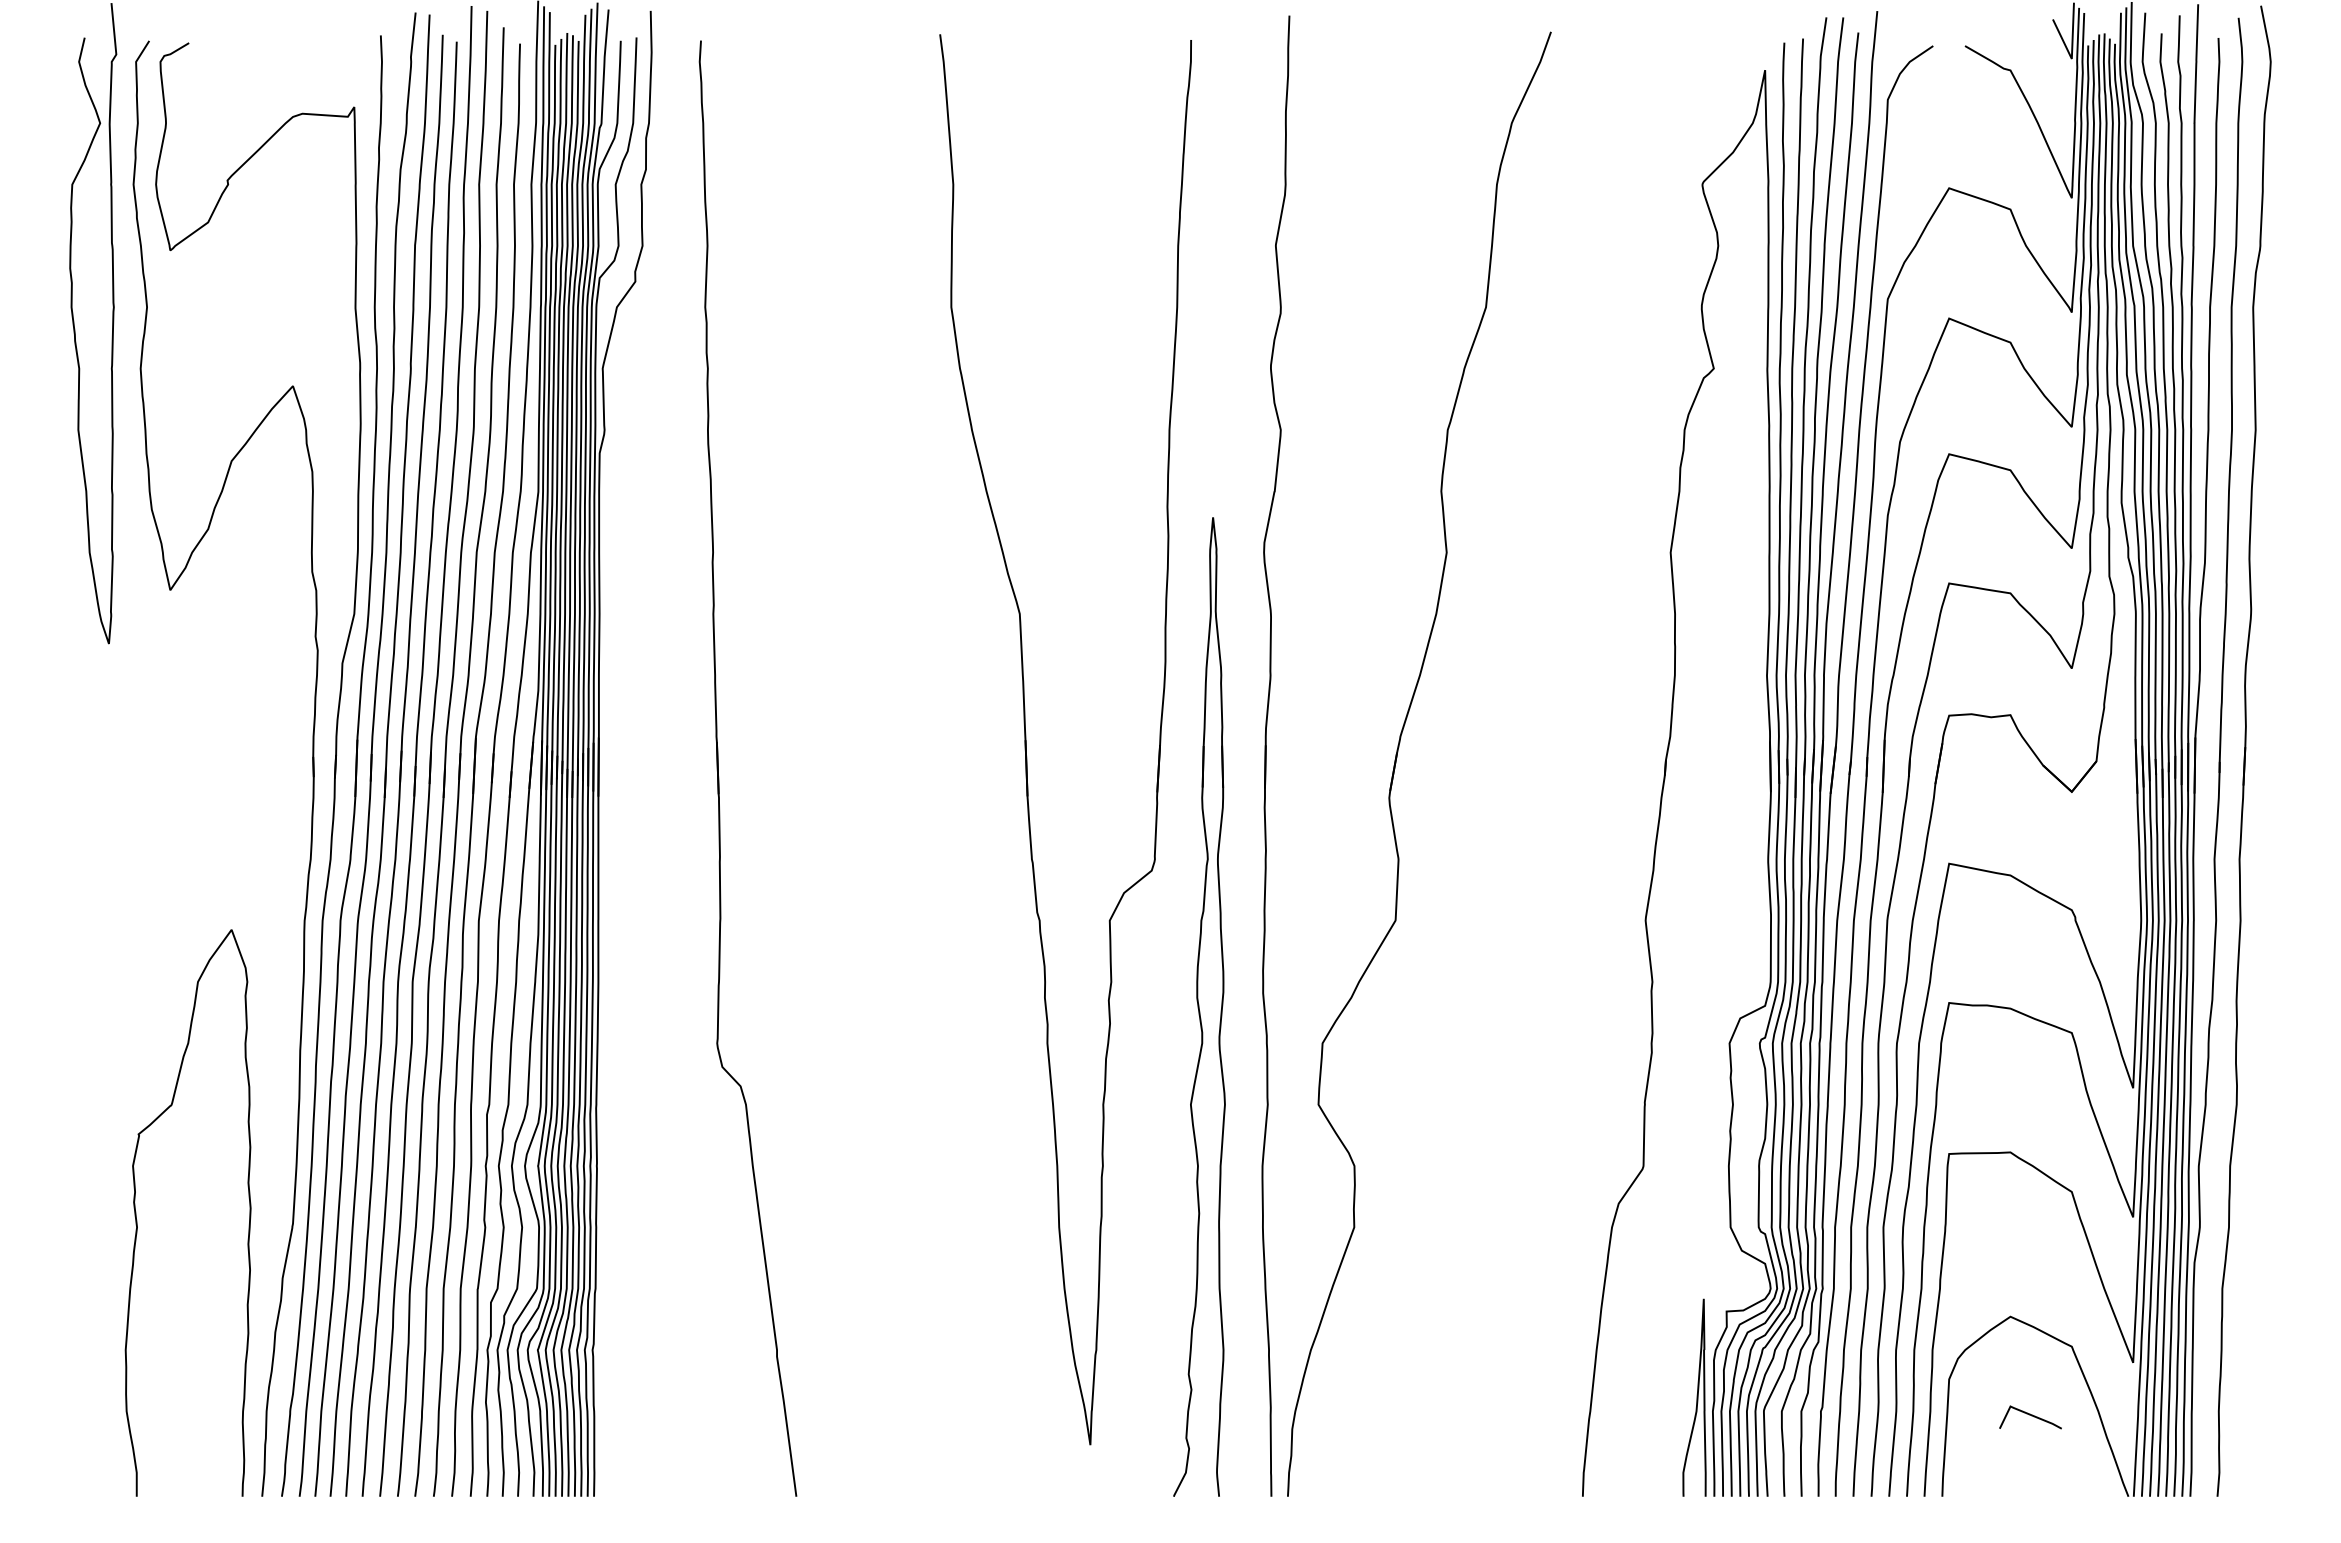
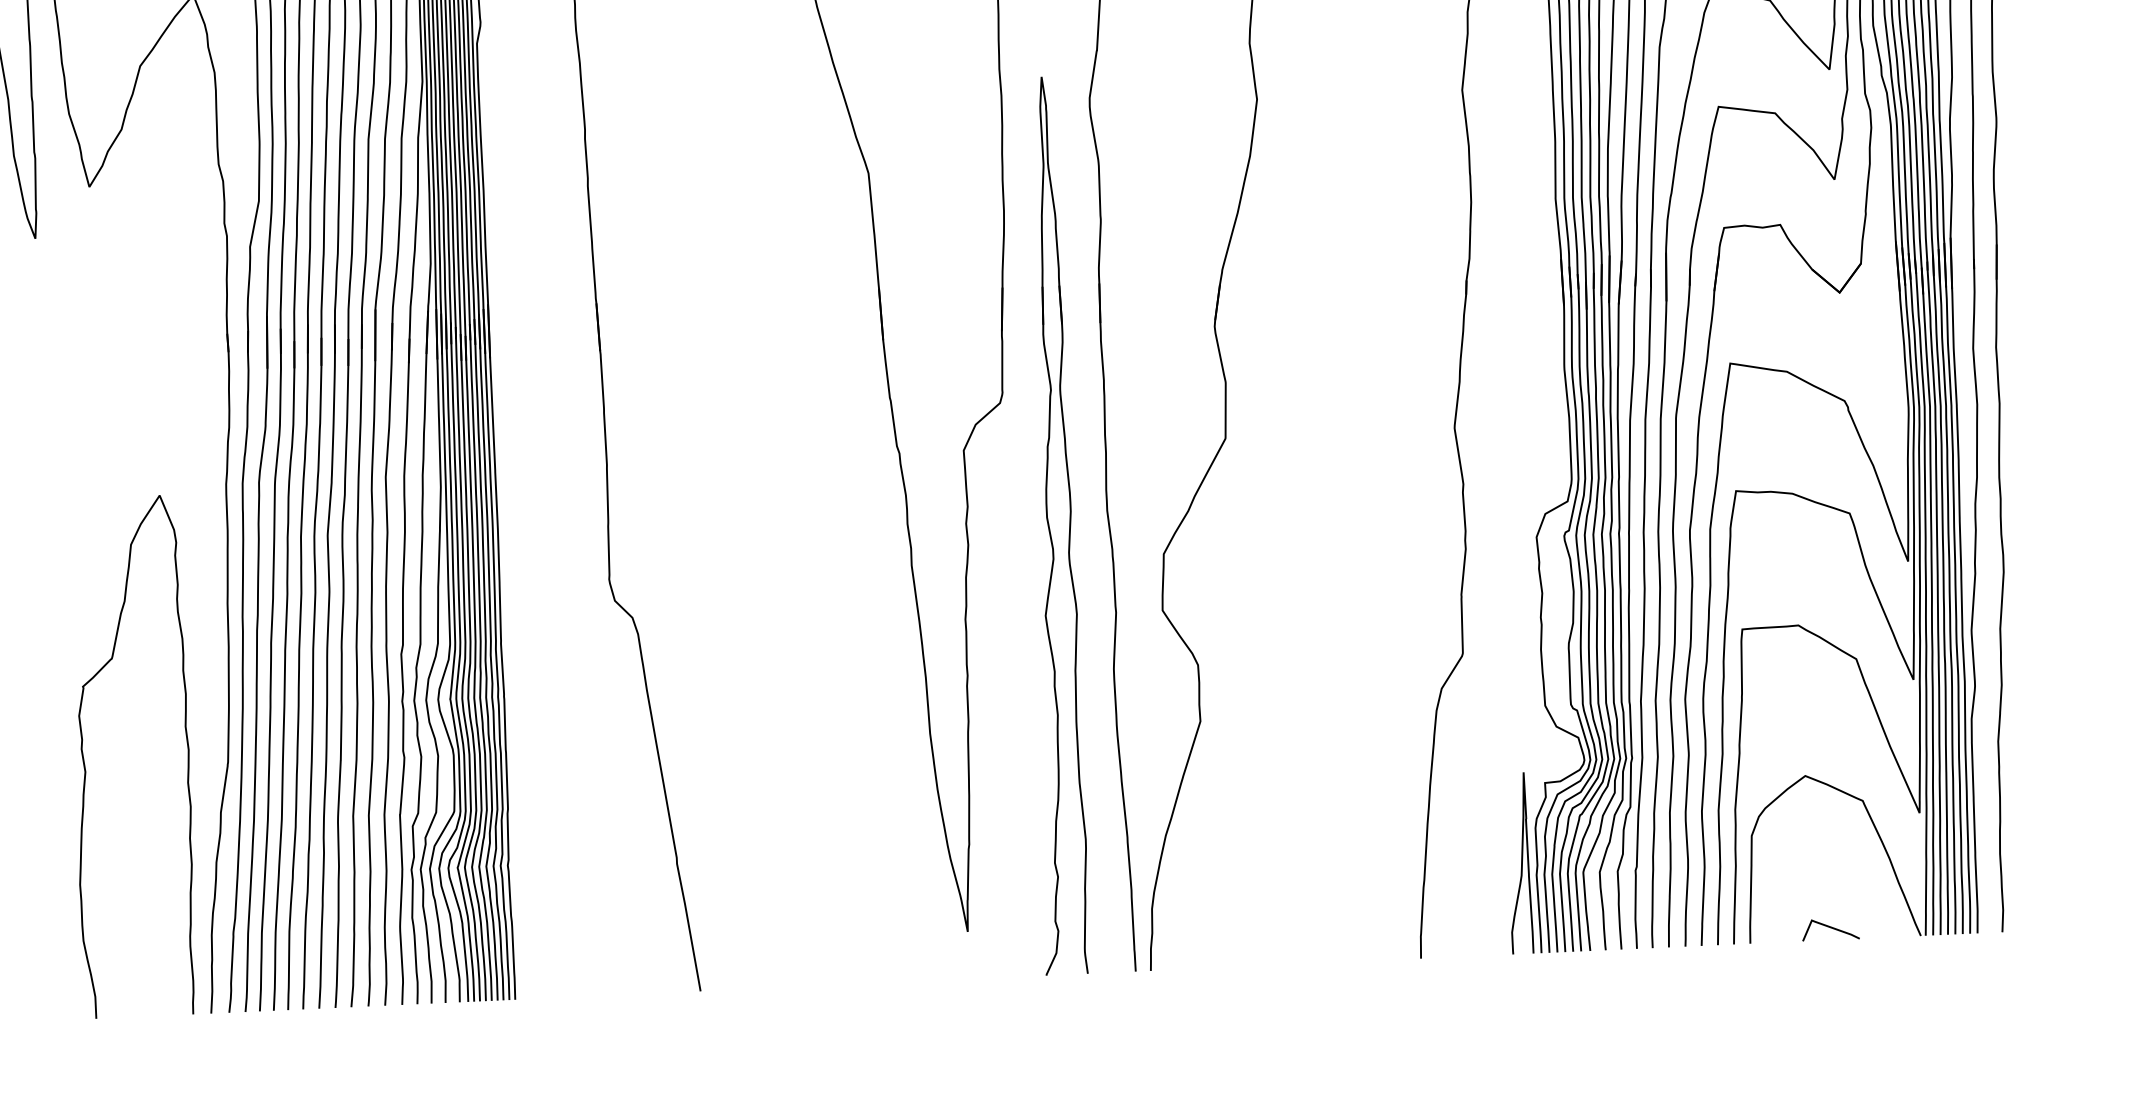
line: (2031, 1416) -> (1831, 928), moved

